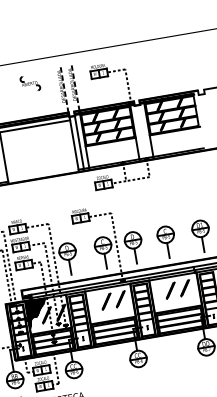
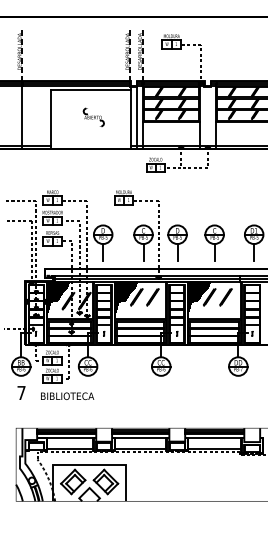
part: (30, 83) -> (93, 117), moved
hatch: (161, 293) -> (198, 298), added
hatch: (97, 304) -> (126, 298), added

